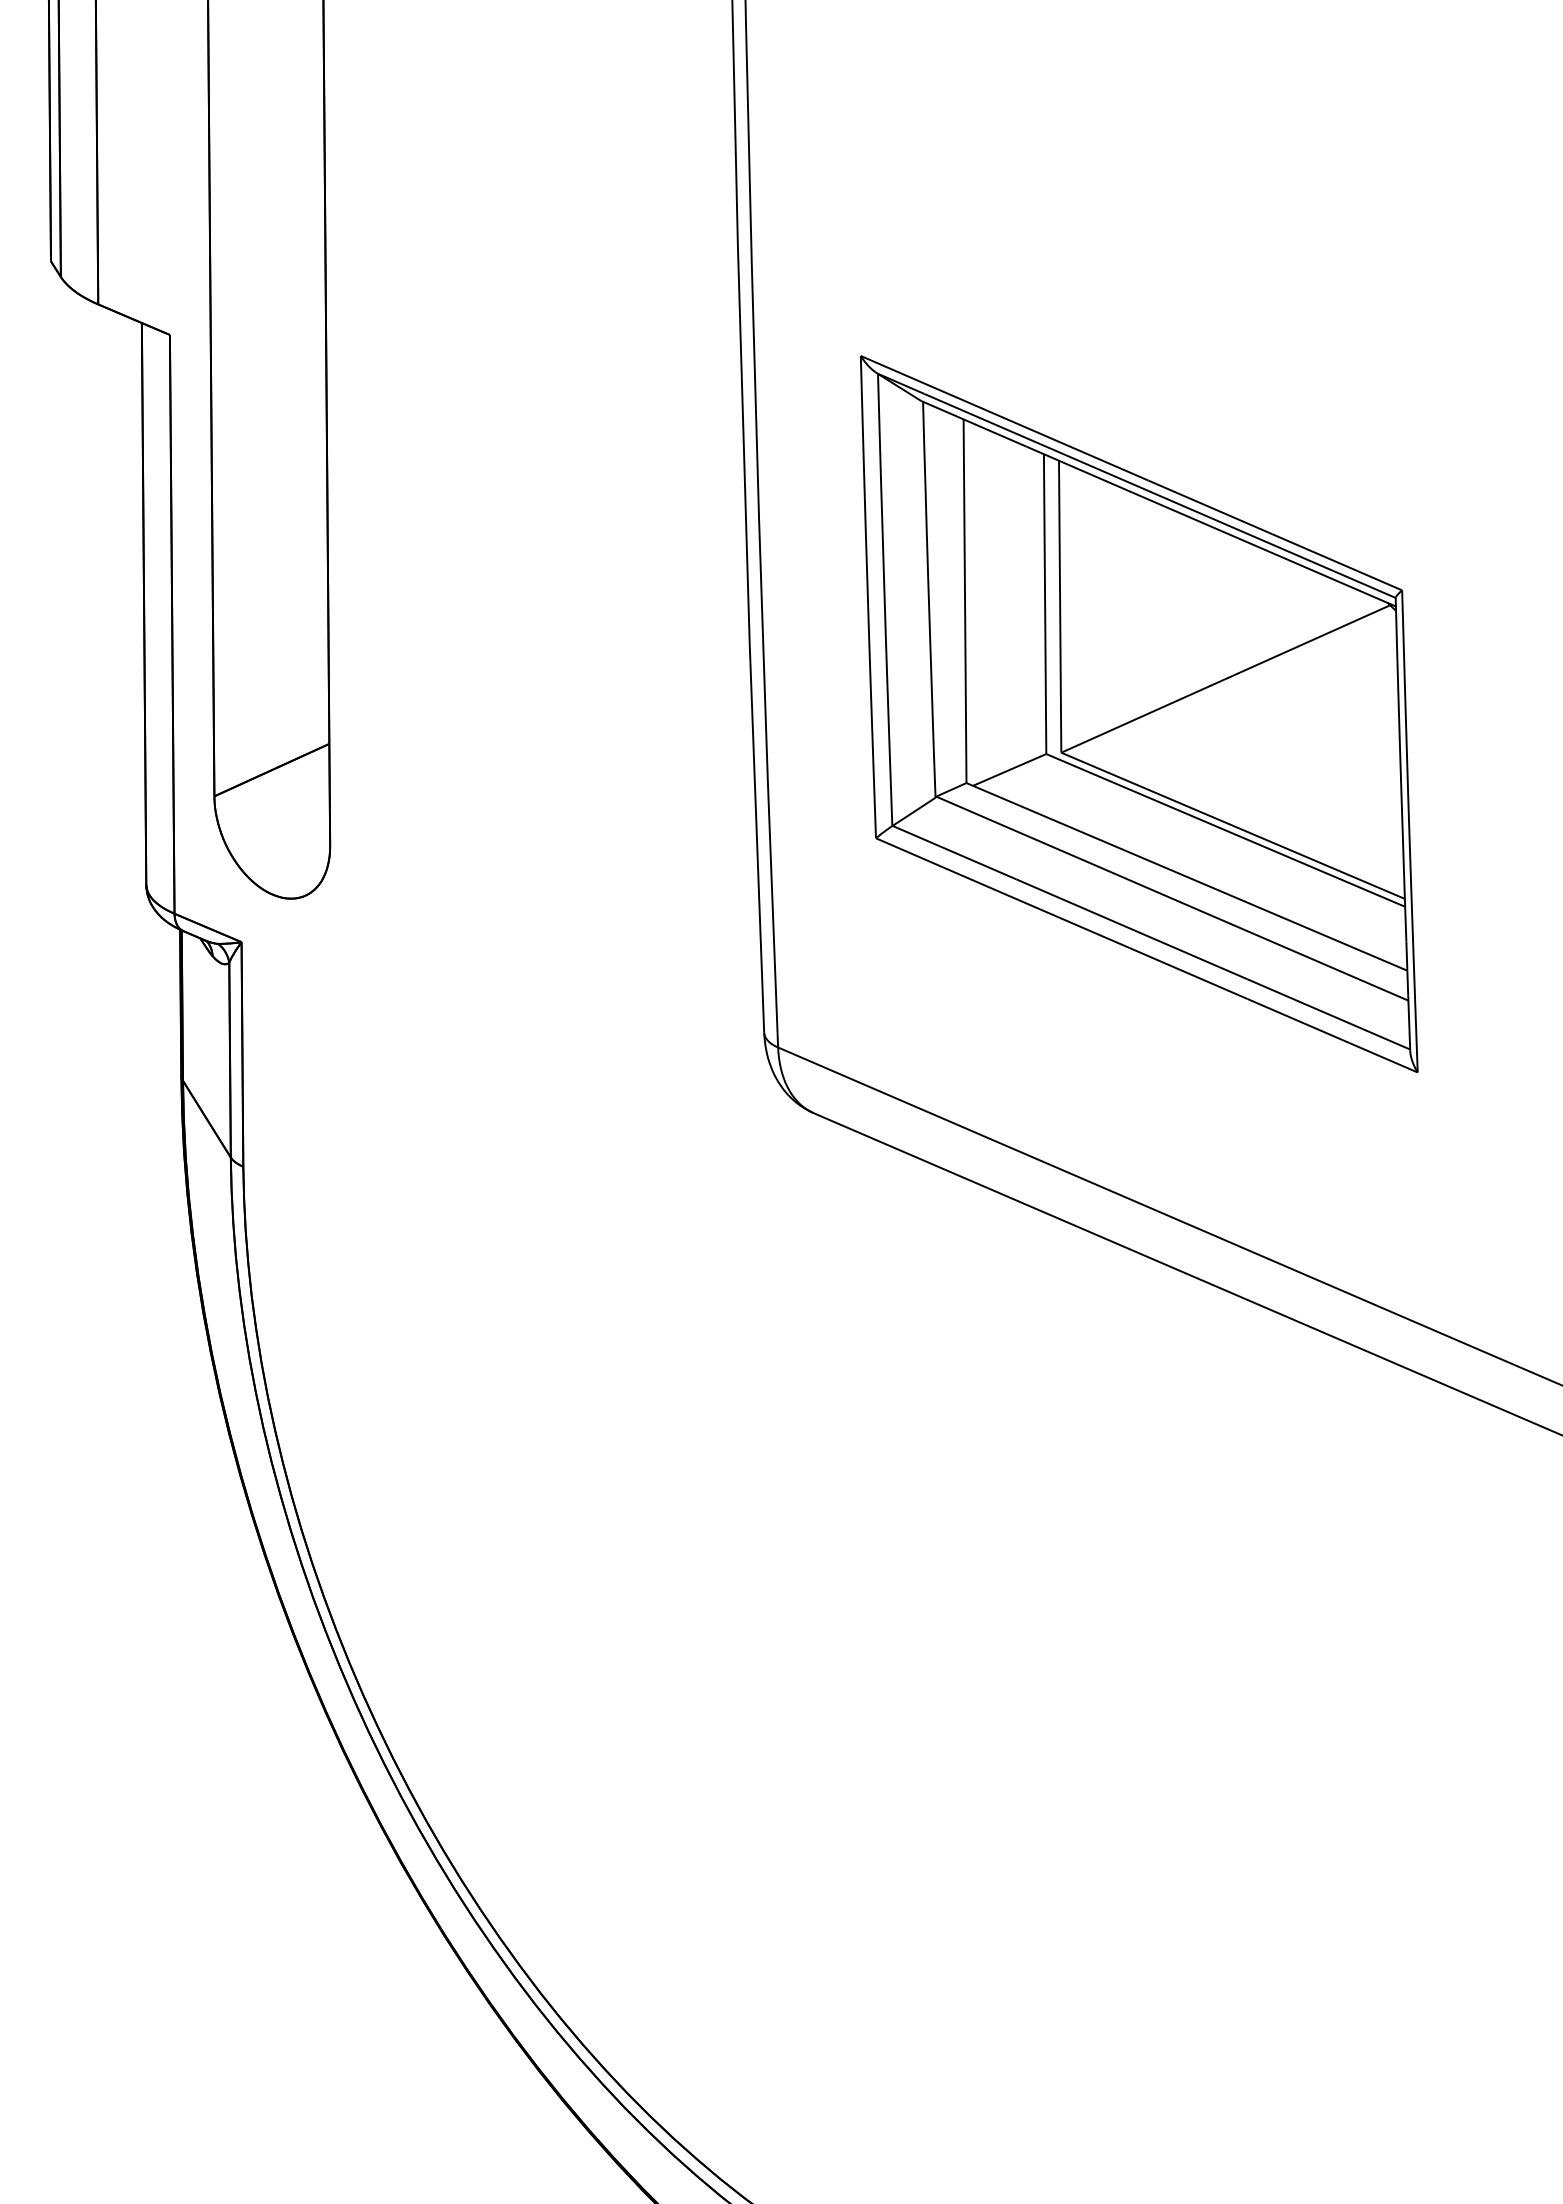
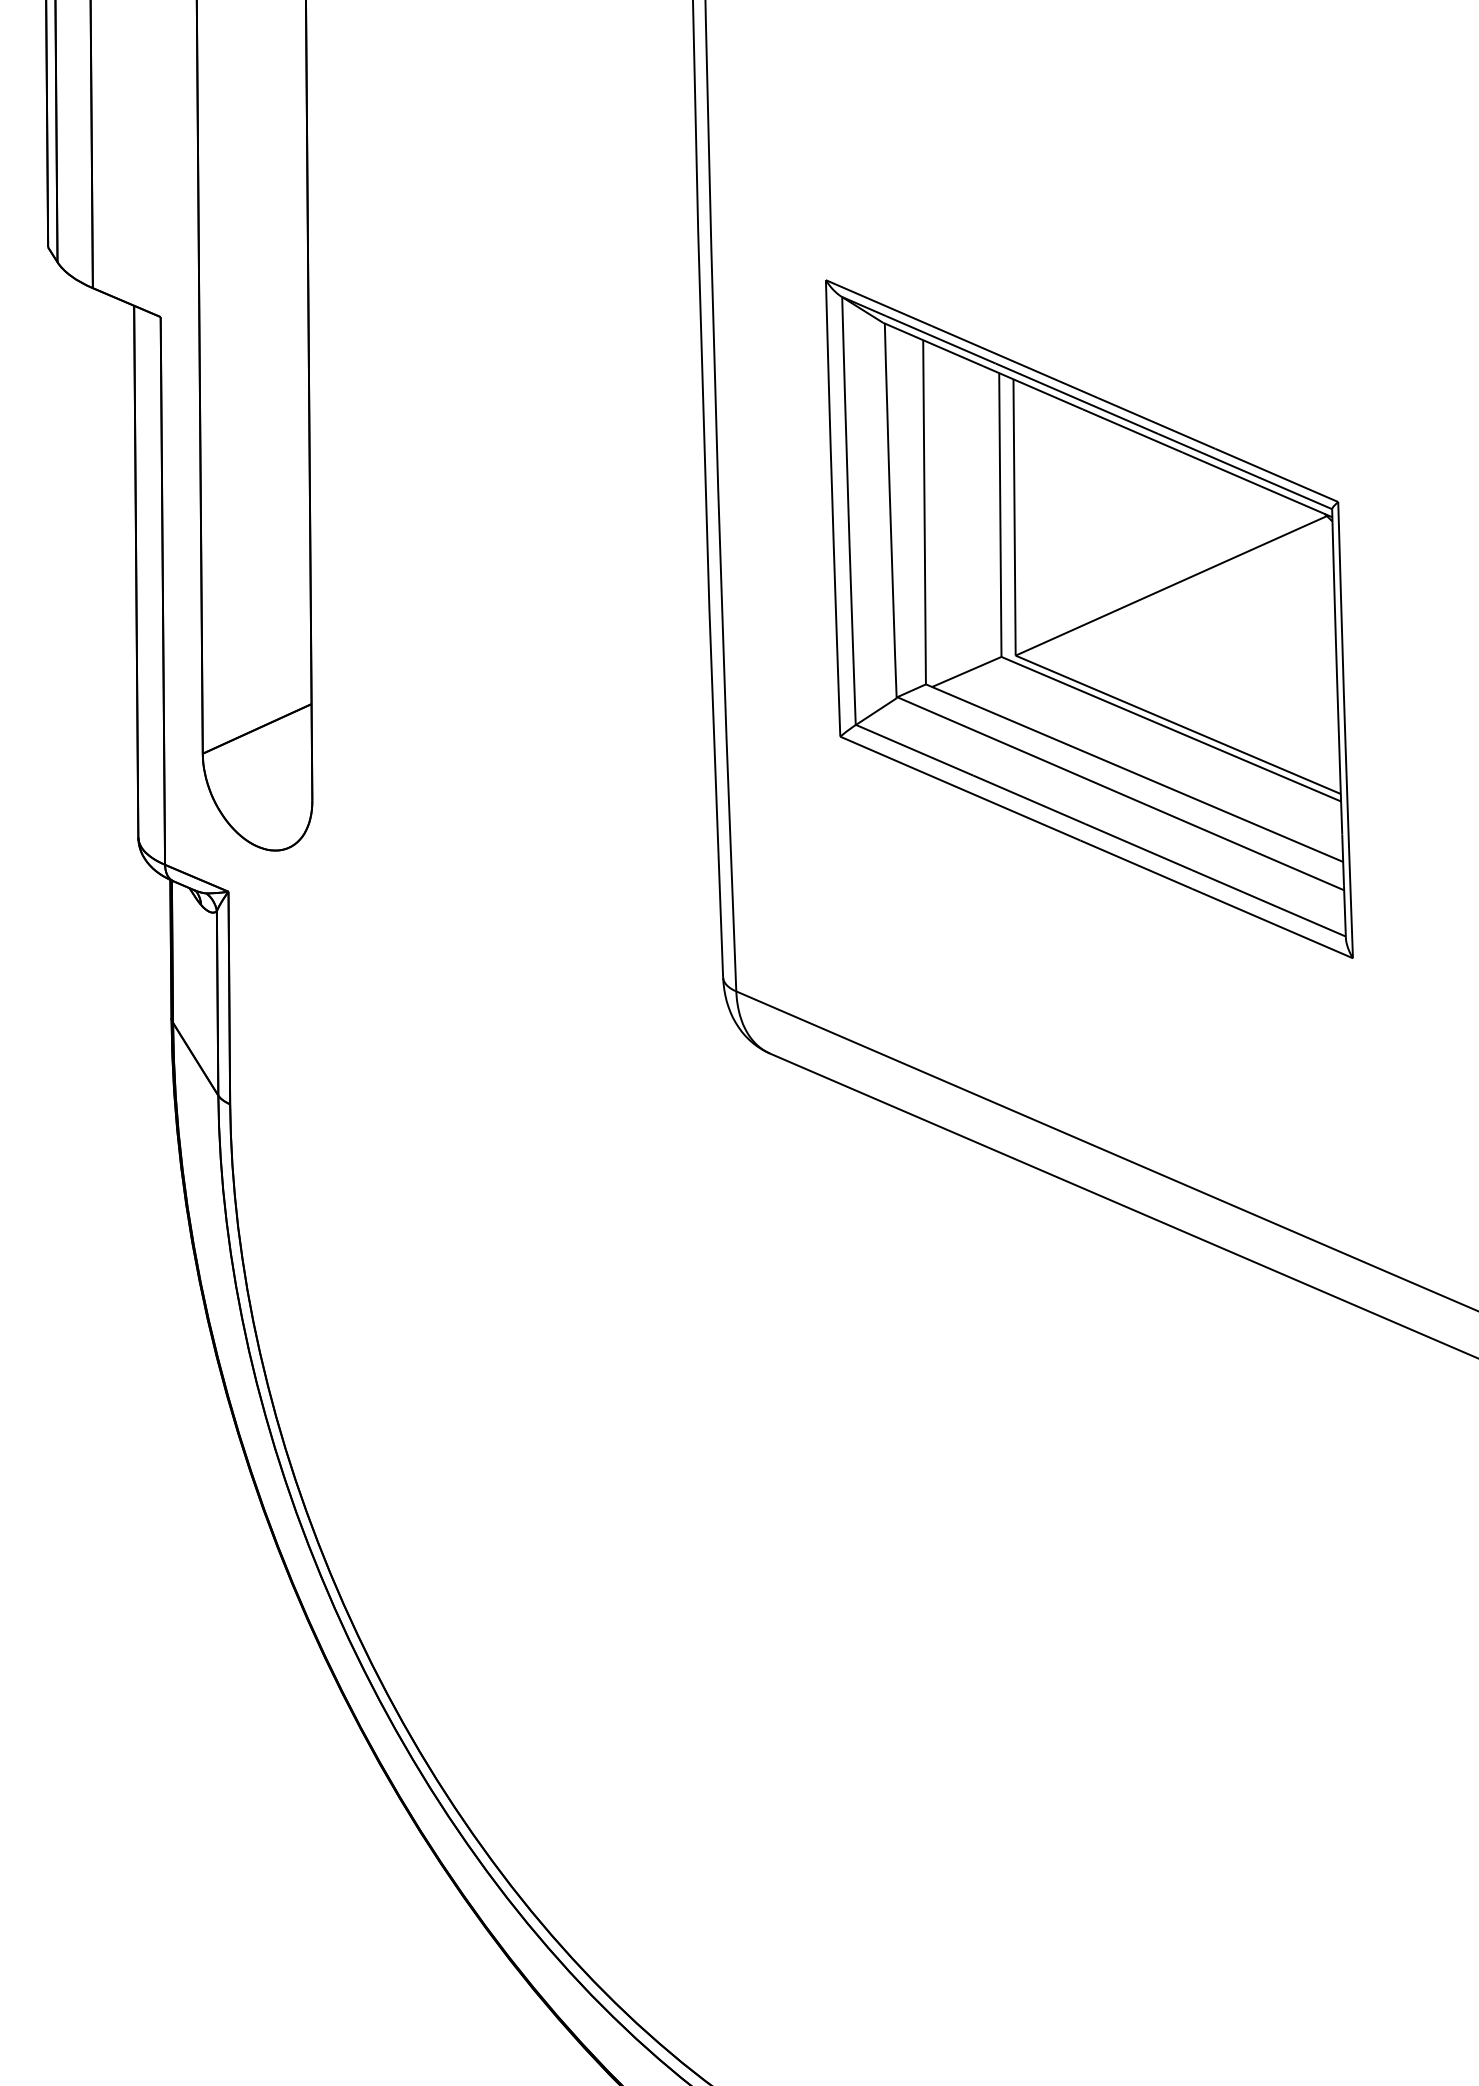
part: (1139, 714) -> (1089, 619), moved

